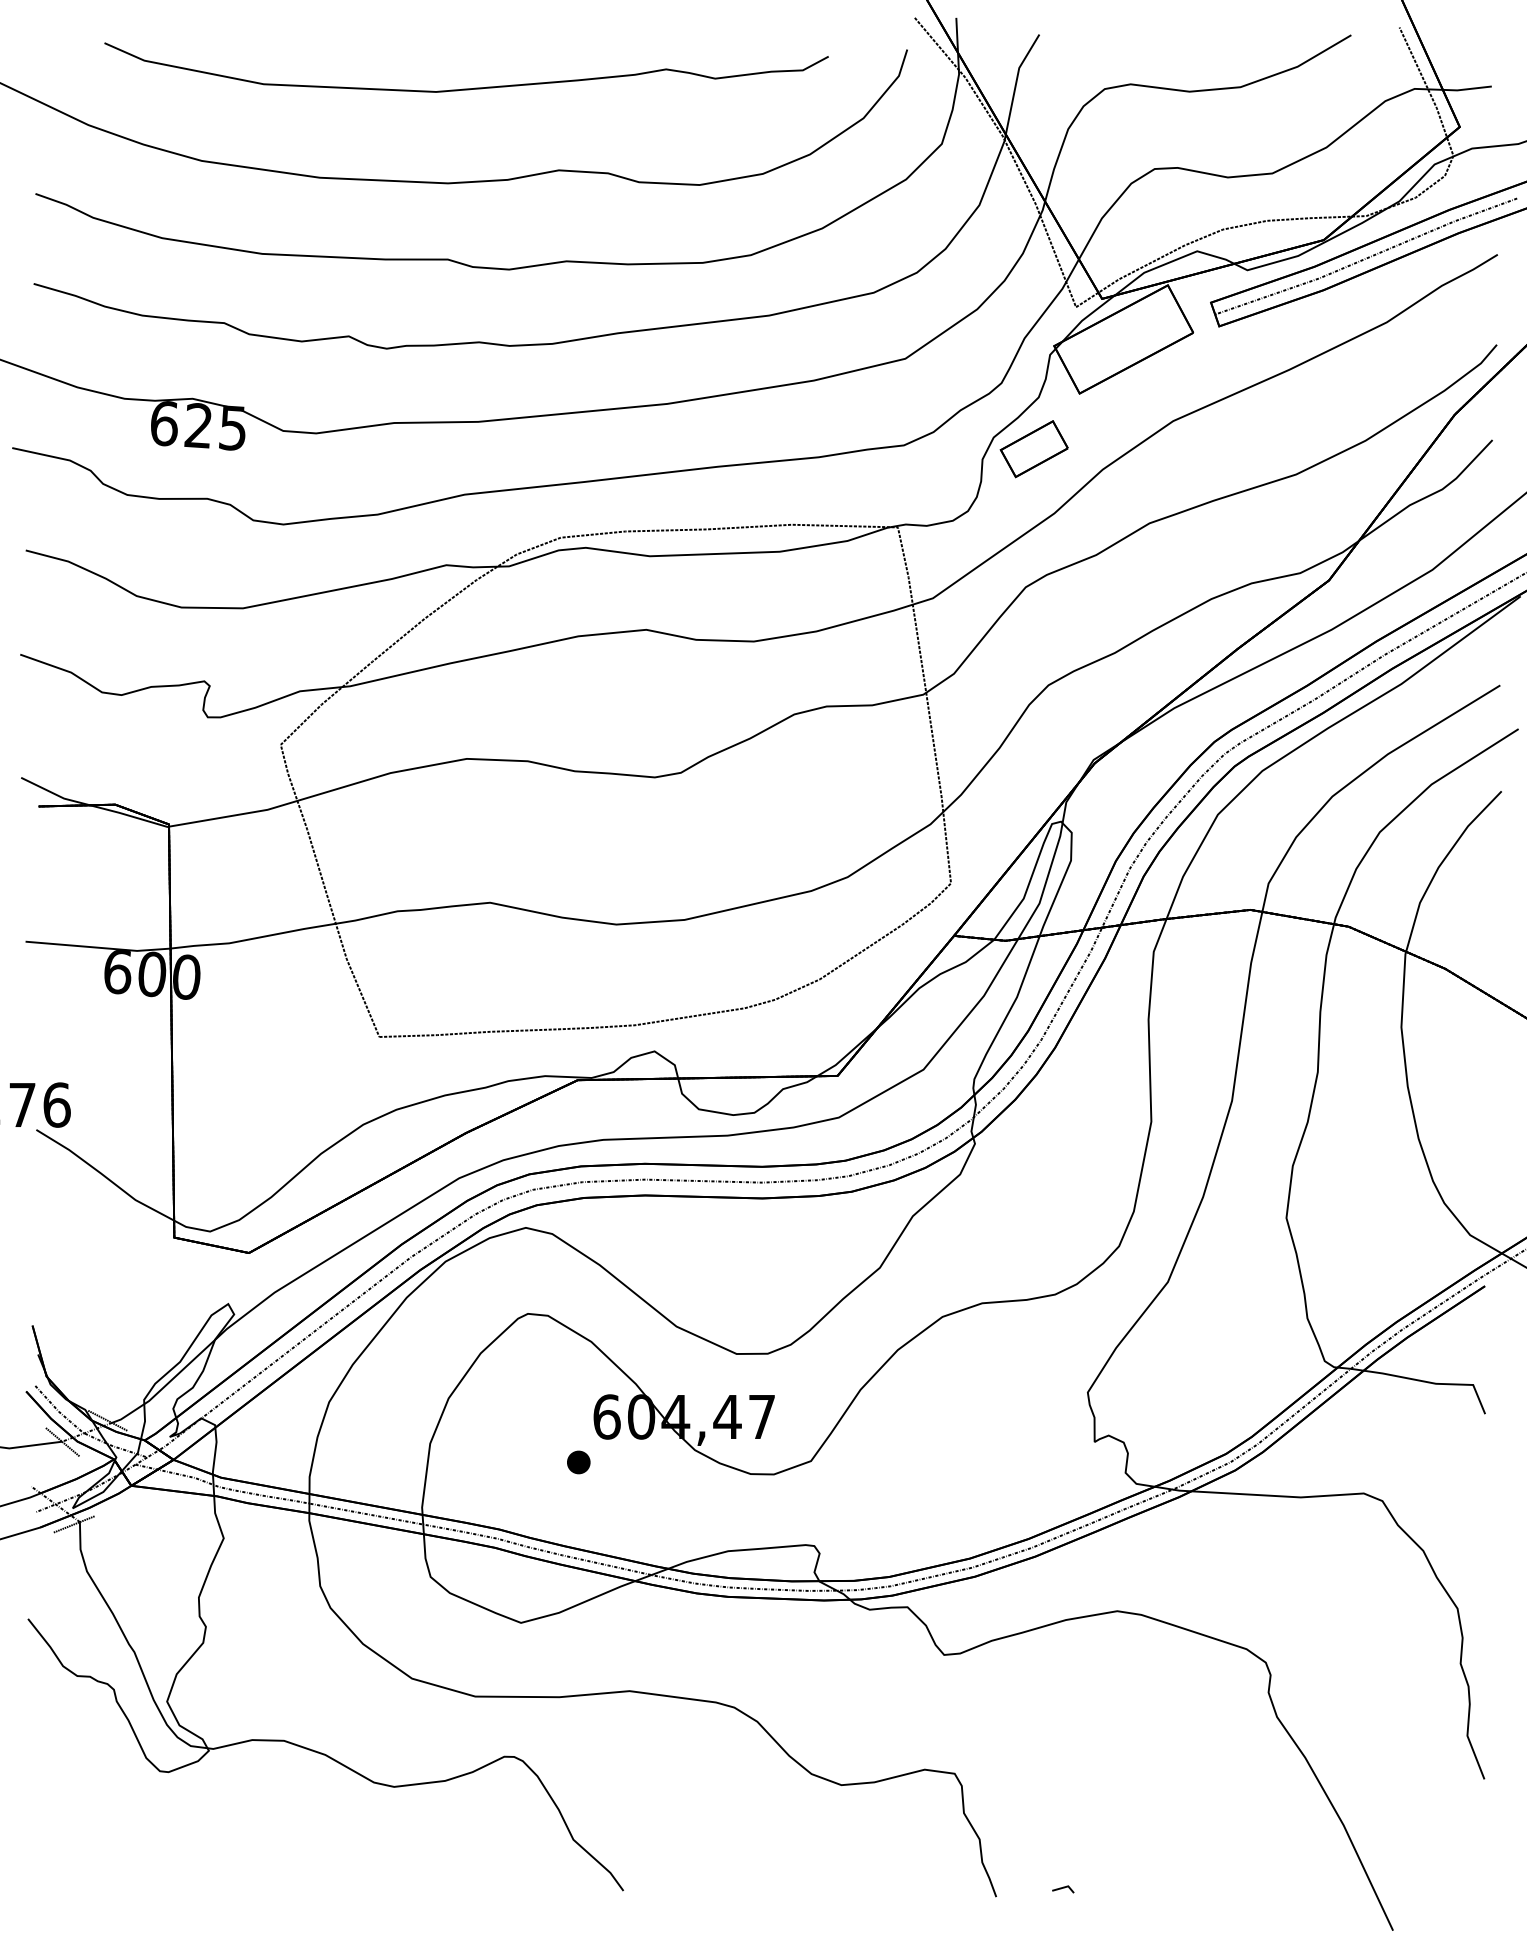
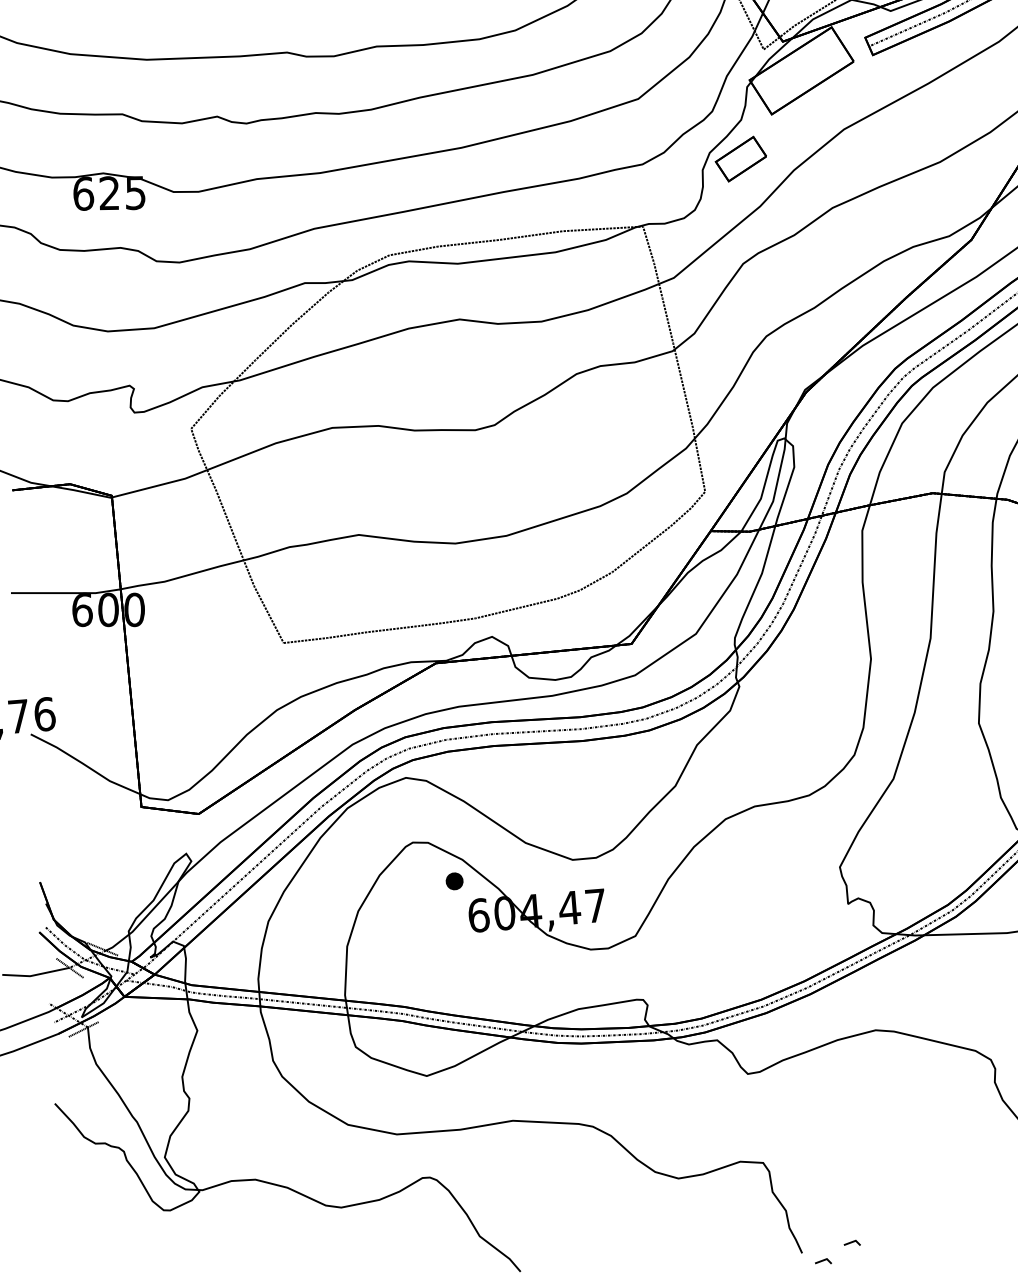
part: (578, 1462) -> (454, 881), moved
line: (1023, 1909) -> (823, 1261), added

